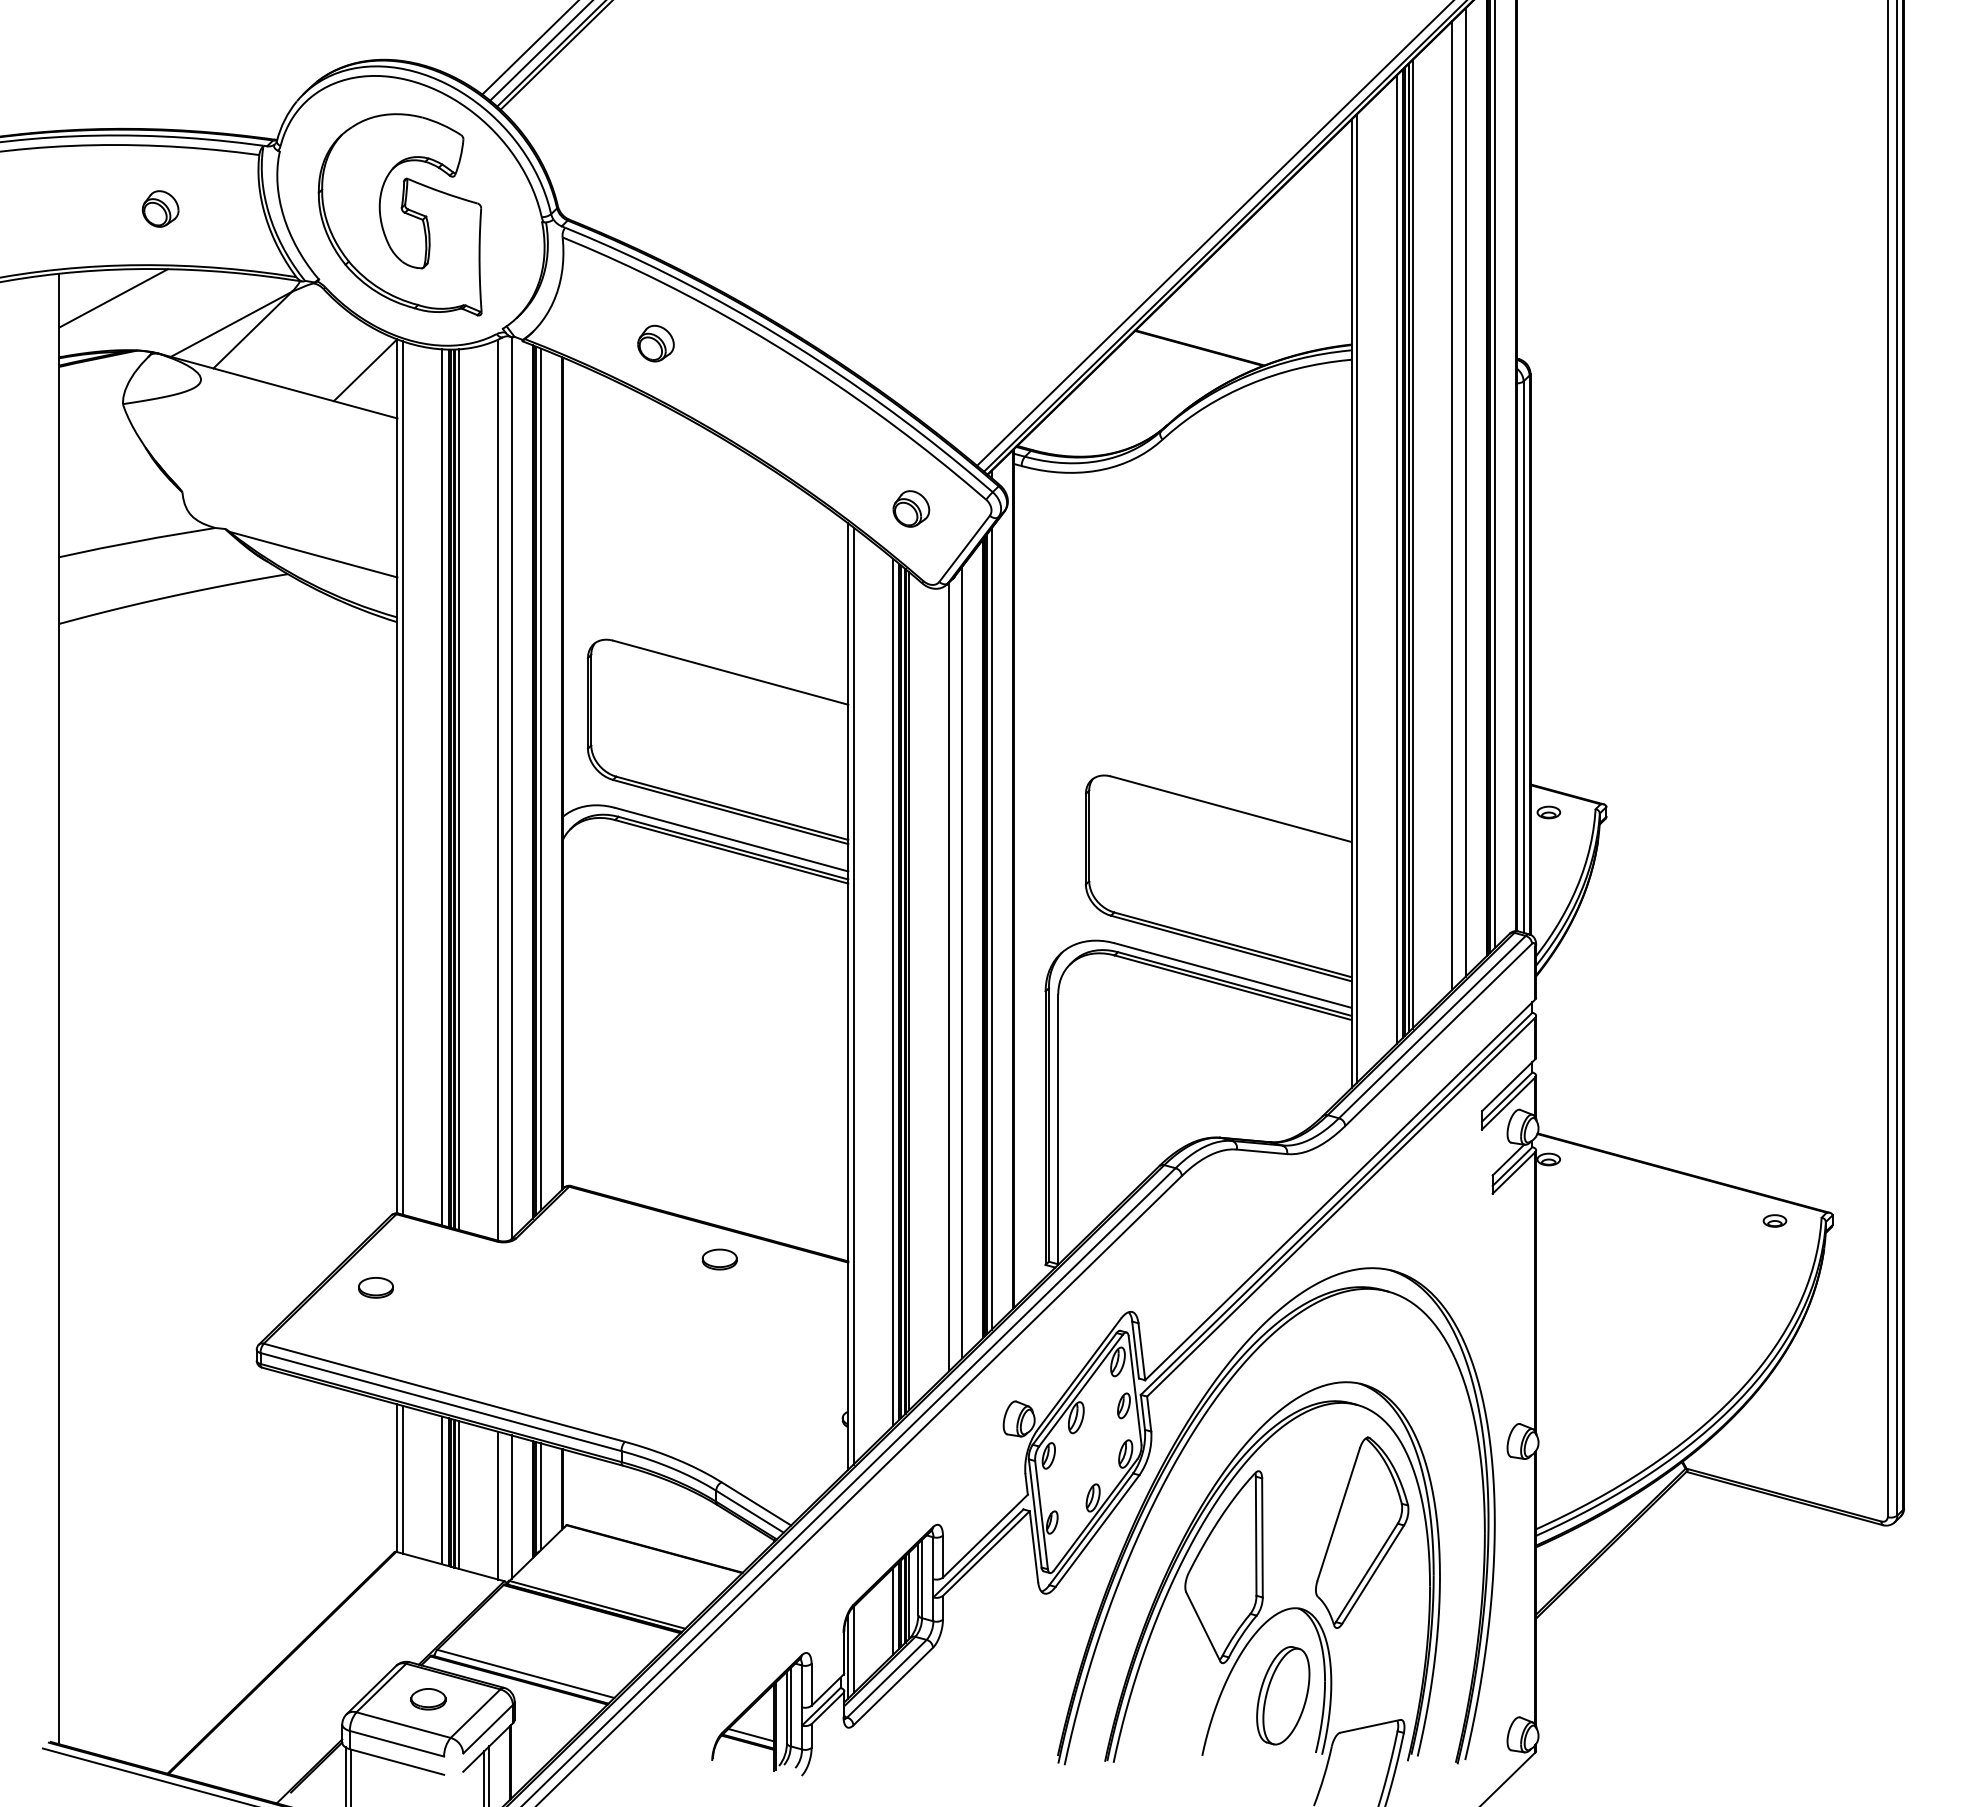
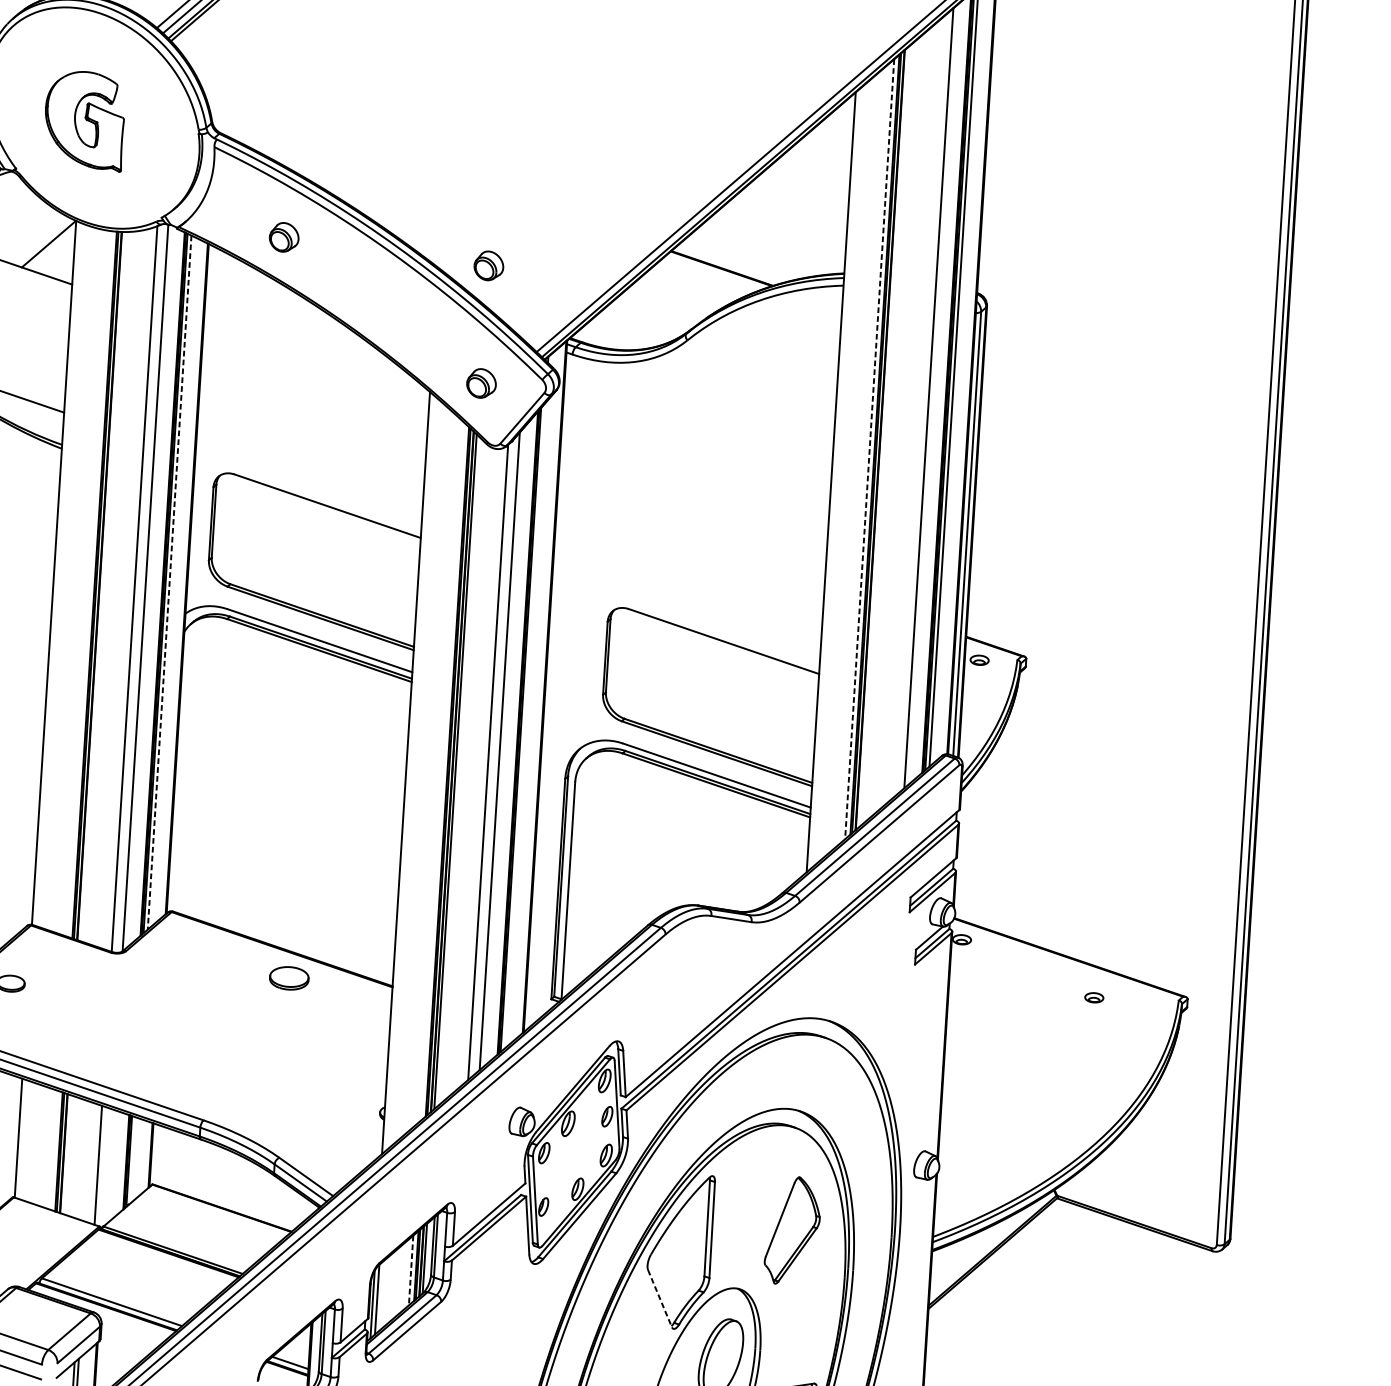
part: (399, 214) -> (84, 120), size x0.6
part: (911, 362) -> (489, 265), added
line: (1452, 505) -> (917, 408), removed
line: (1412, 544) -> (883, 437), removed
line: (1396, 560) -> (869, 449), solid -> dashed
line: (1356, 598) -> (835, 478), removed
line: (402, 777) -> (58, 574), removed
line: (541, 779) -> (169, 582), solid -> dashed
line: (442, 787) -> (89, 584), removed
line: (458, 789) -> (102, 586), removed
line: (991, 928) -> (524, 725), removed
line: (893, 991) -> (442, 771), removed
line: (853, 995) -> (410, 772), removed
part: (1774, 1220) -> (1093, 997), moved
part: (719, 1259) -> (288, 978), size x1.4
line: (402, 1479) -> (22, 1139), removed
line: (442, 1490) -> (54, 1150), removed
line: (458, 1494) -> (66, 1154), removed
line: (541, 1496) -> (133, 1160), removed
line: (511, 1506) -> (108, 1166), removed
part: (1362, 1532) -> (793, 1230), size x0.7
line: (893, 1611) -> (411, 1270), solid -> dashed
line: (1203, 1627) -> (660, 1299), solid -> dashed
part: (428, 1699) -> (32, 1317), removed

